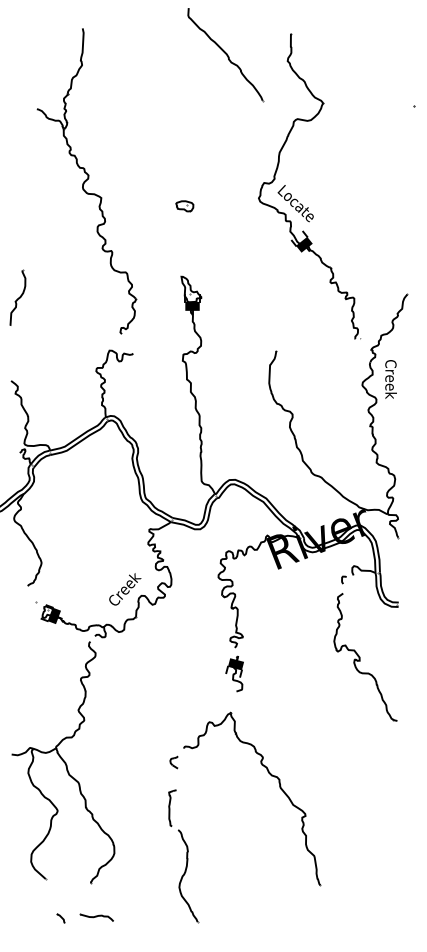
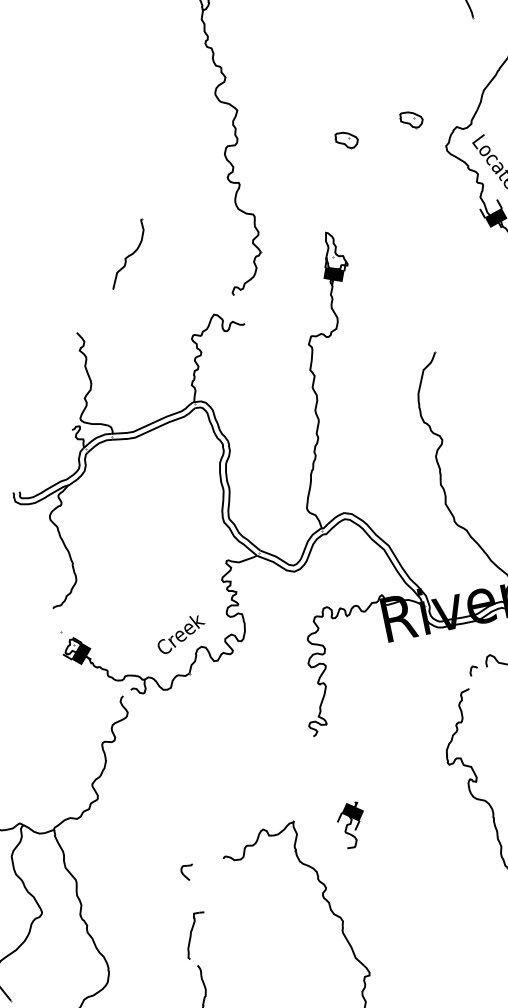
part: (229, 183) -> (410, 119), added
part: (17, 297) -> (128, 253), moved
part: (234, 673) -> (348, 823), moved
part: (173, 762) -> (185, 871), moved

